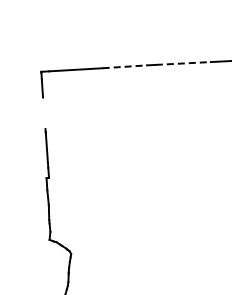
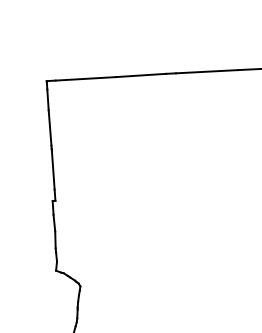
line: (183, 63) -> (207, 71), dashed -> solid
line: (125, 66) -> (141, 75), dashed -> solid
line: (44, 113) -> (50, 128), added

